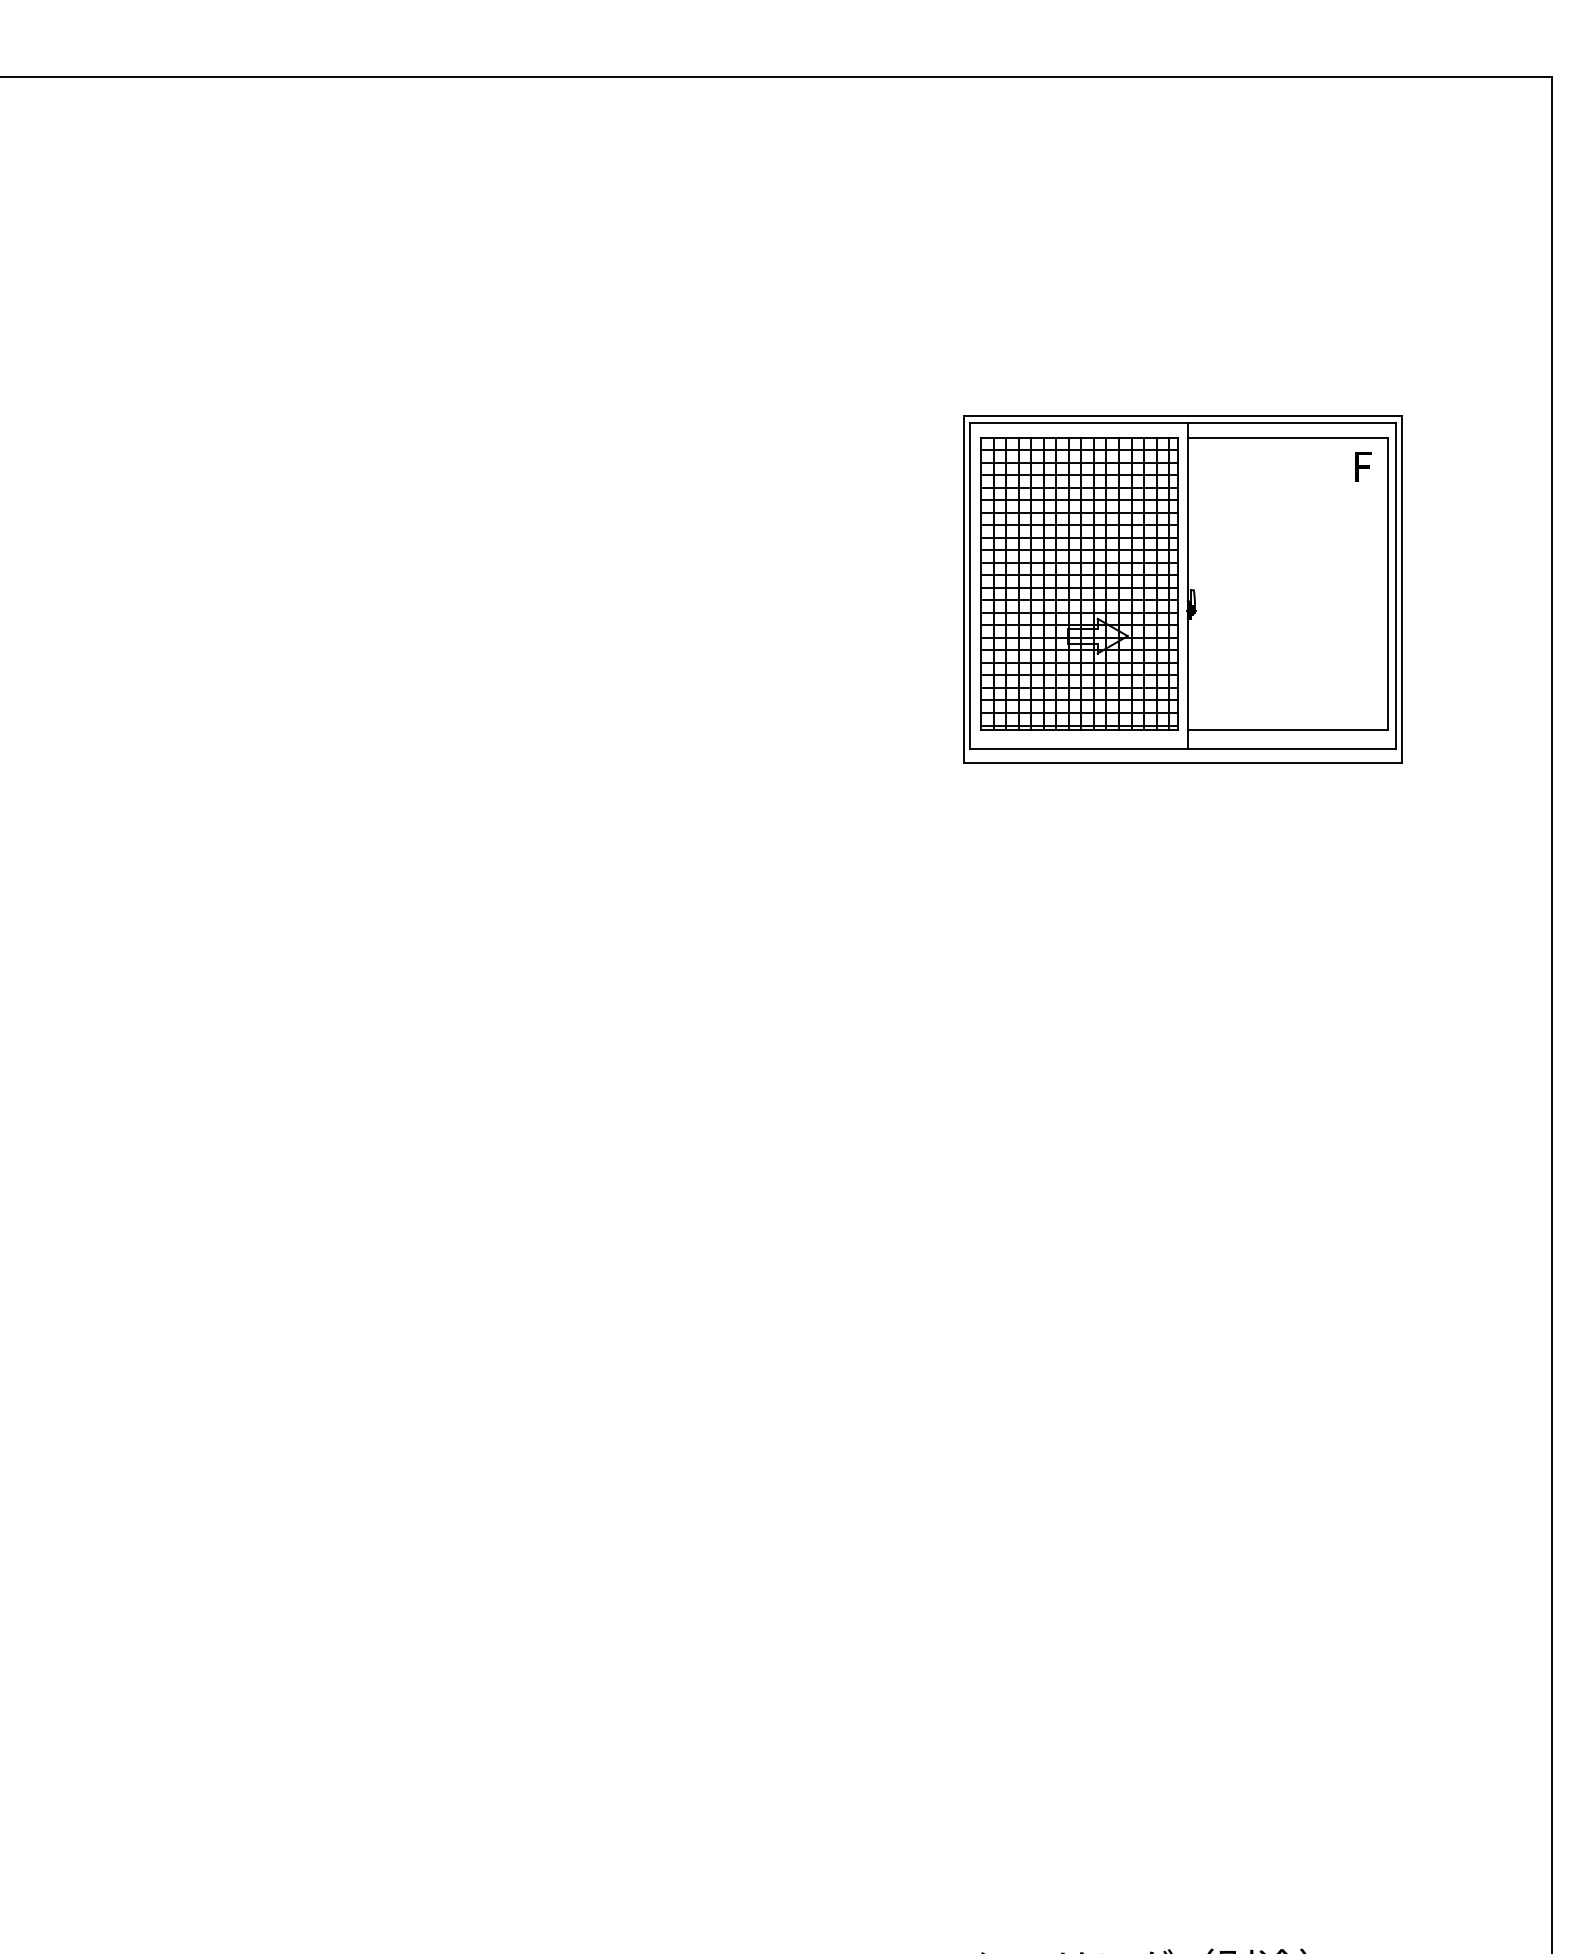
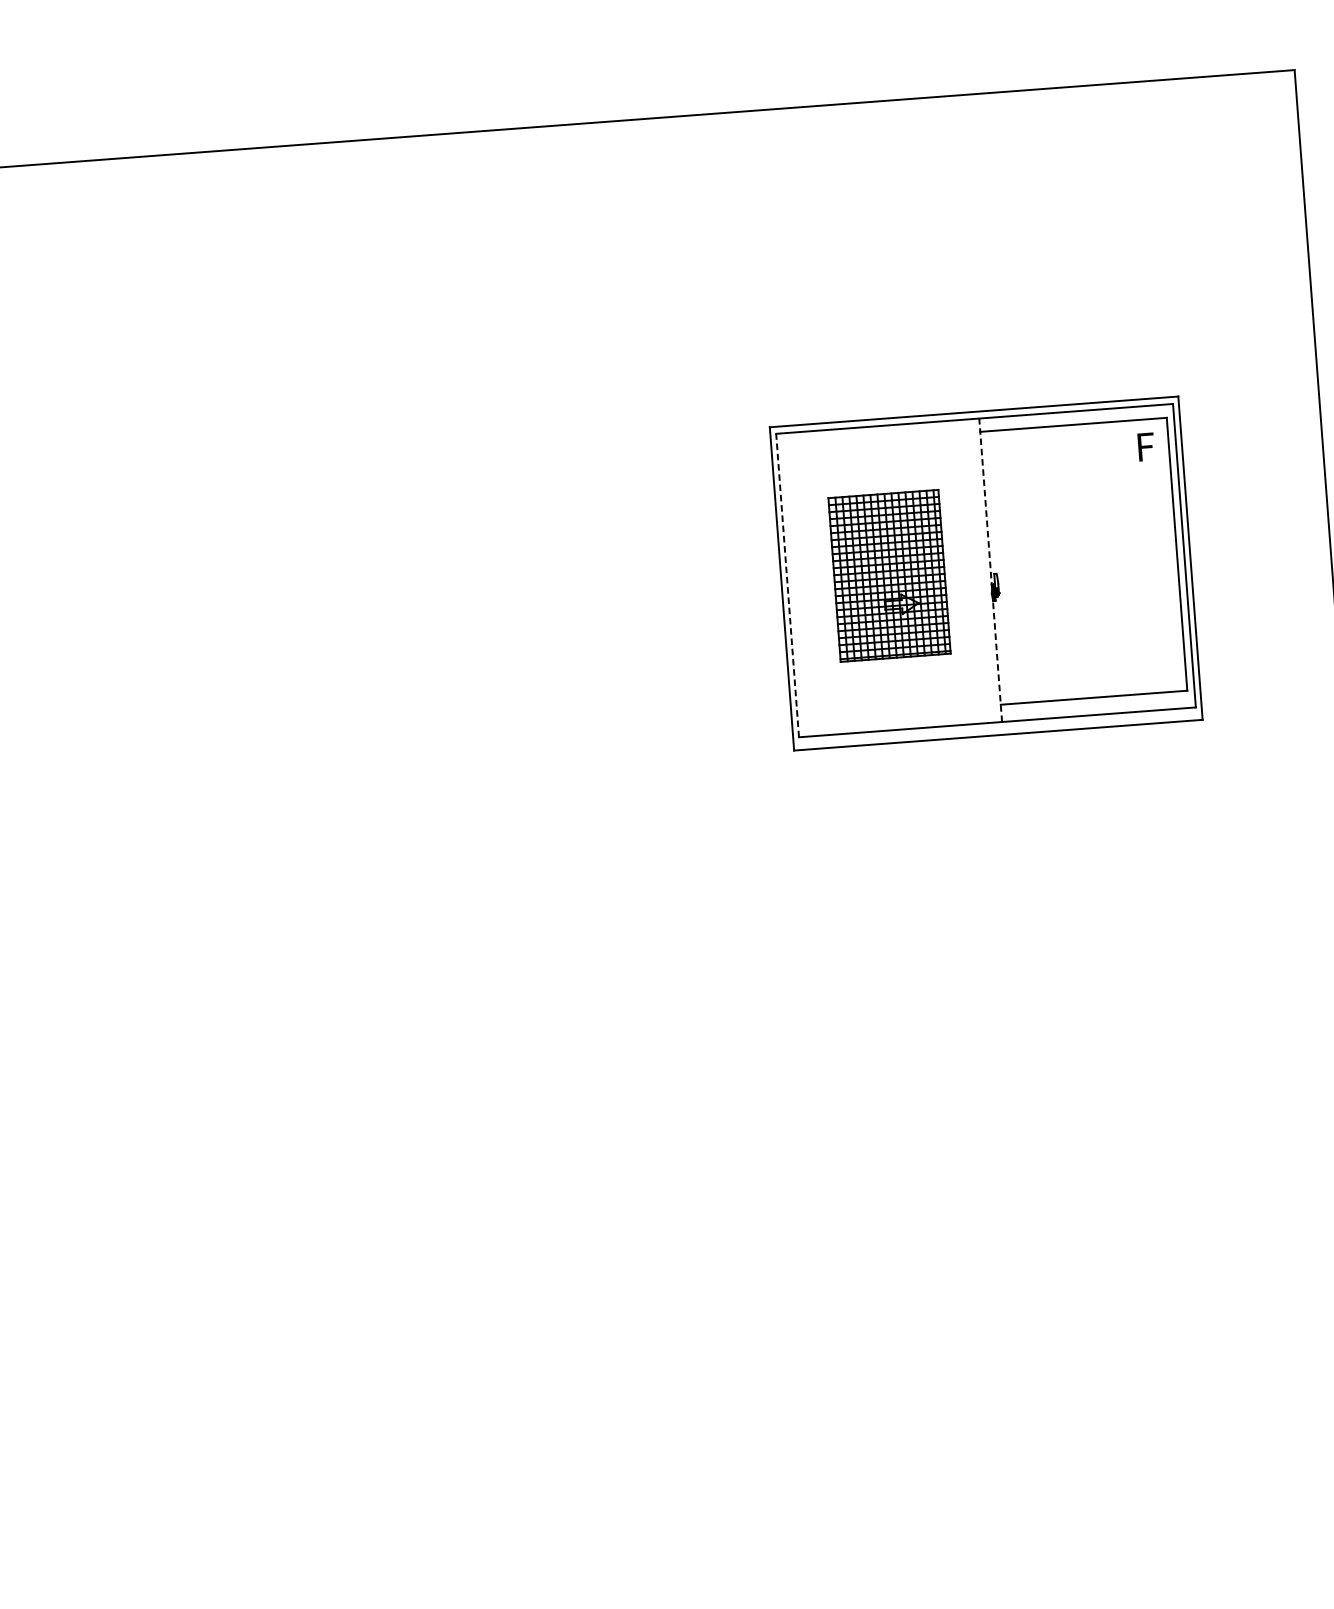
part: (1079, 583) -> (889, 575), size x0.6
line: (970, 586) -> (788, 585), solid -> dashed
line: (1187, 586) -> (990, 570), solid -> dashed

